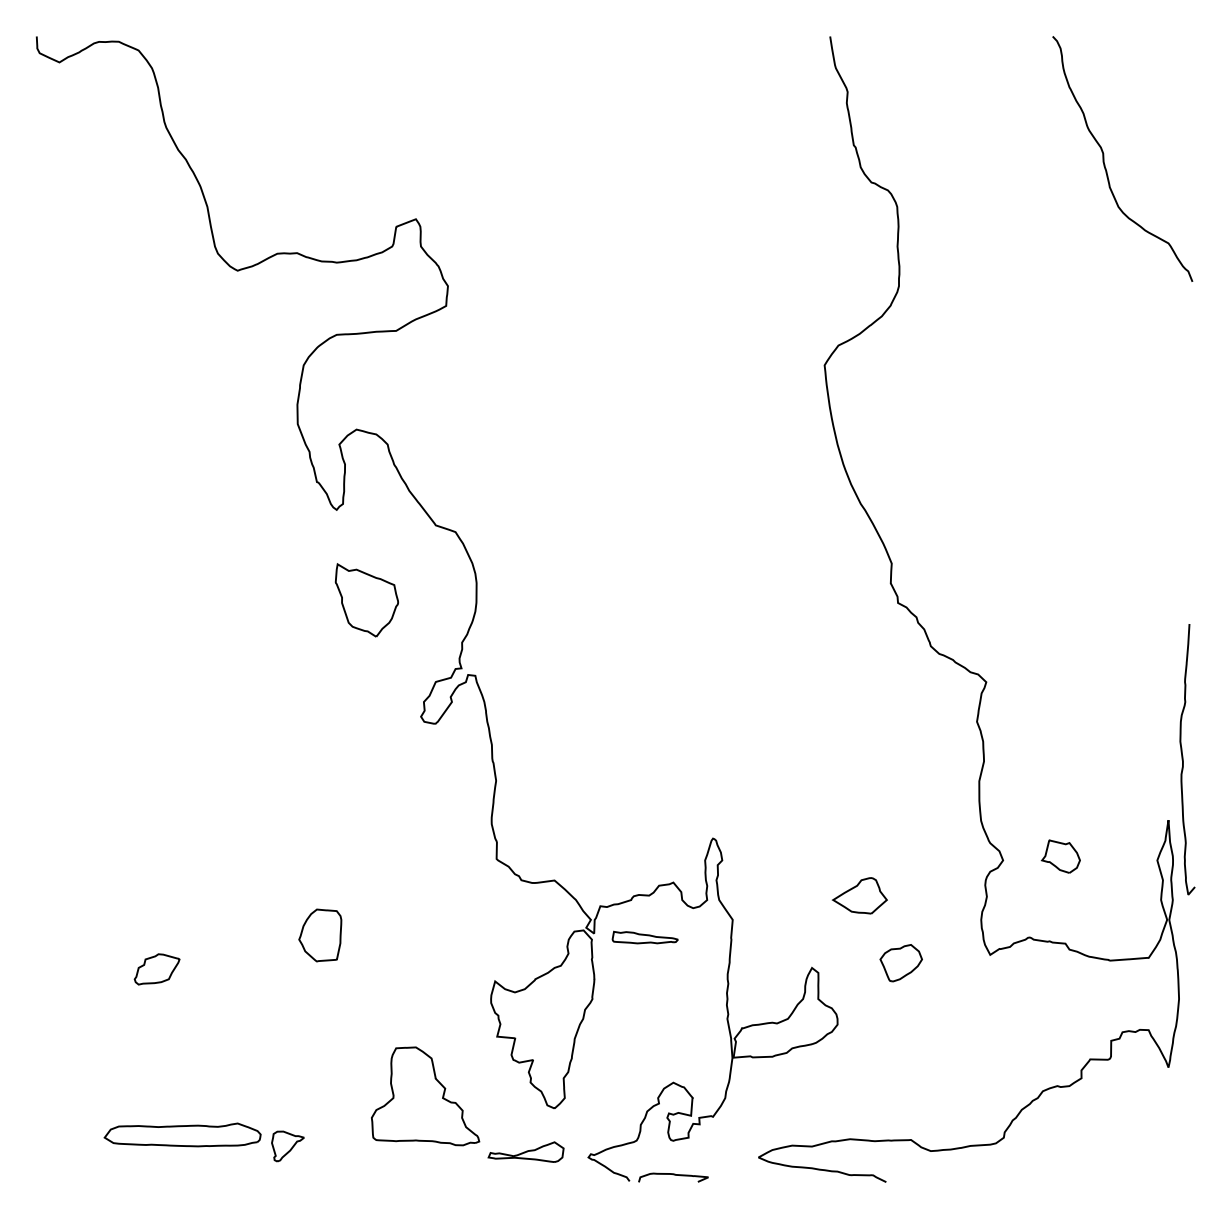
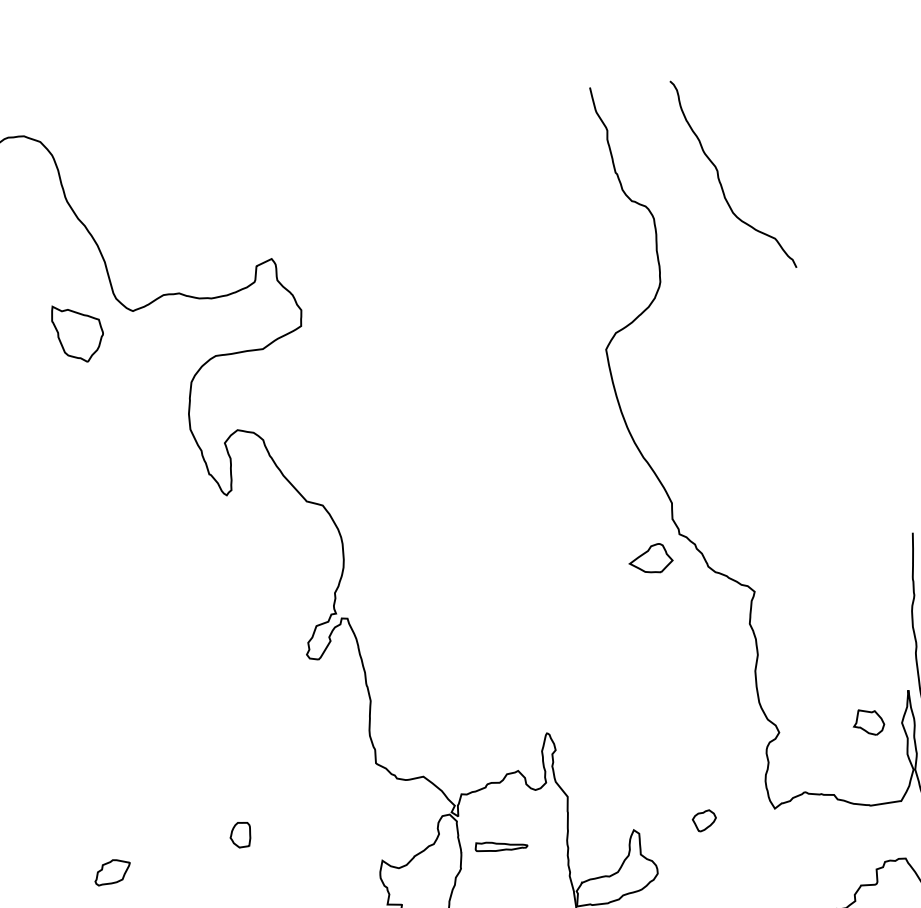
curve: (1104, 158) -> (718, 175), moved
part: (366, 600) -> (77, 333), moved
part: (1060, 856) -> (868, 722), moved
part: (859, 895) -> (650, 558), moved
part: (320, 935) -> (240, 835), size x0.6
part: (644, 937) -> (500, 845), moved
part: (900, 963) -> (704, 821), size x0.7

